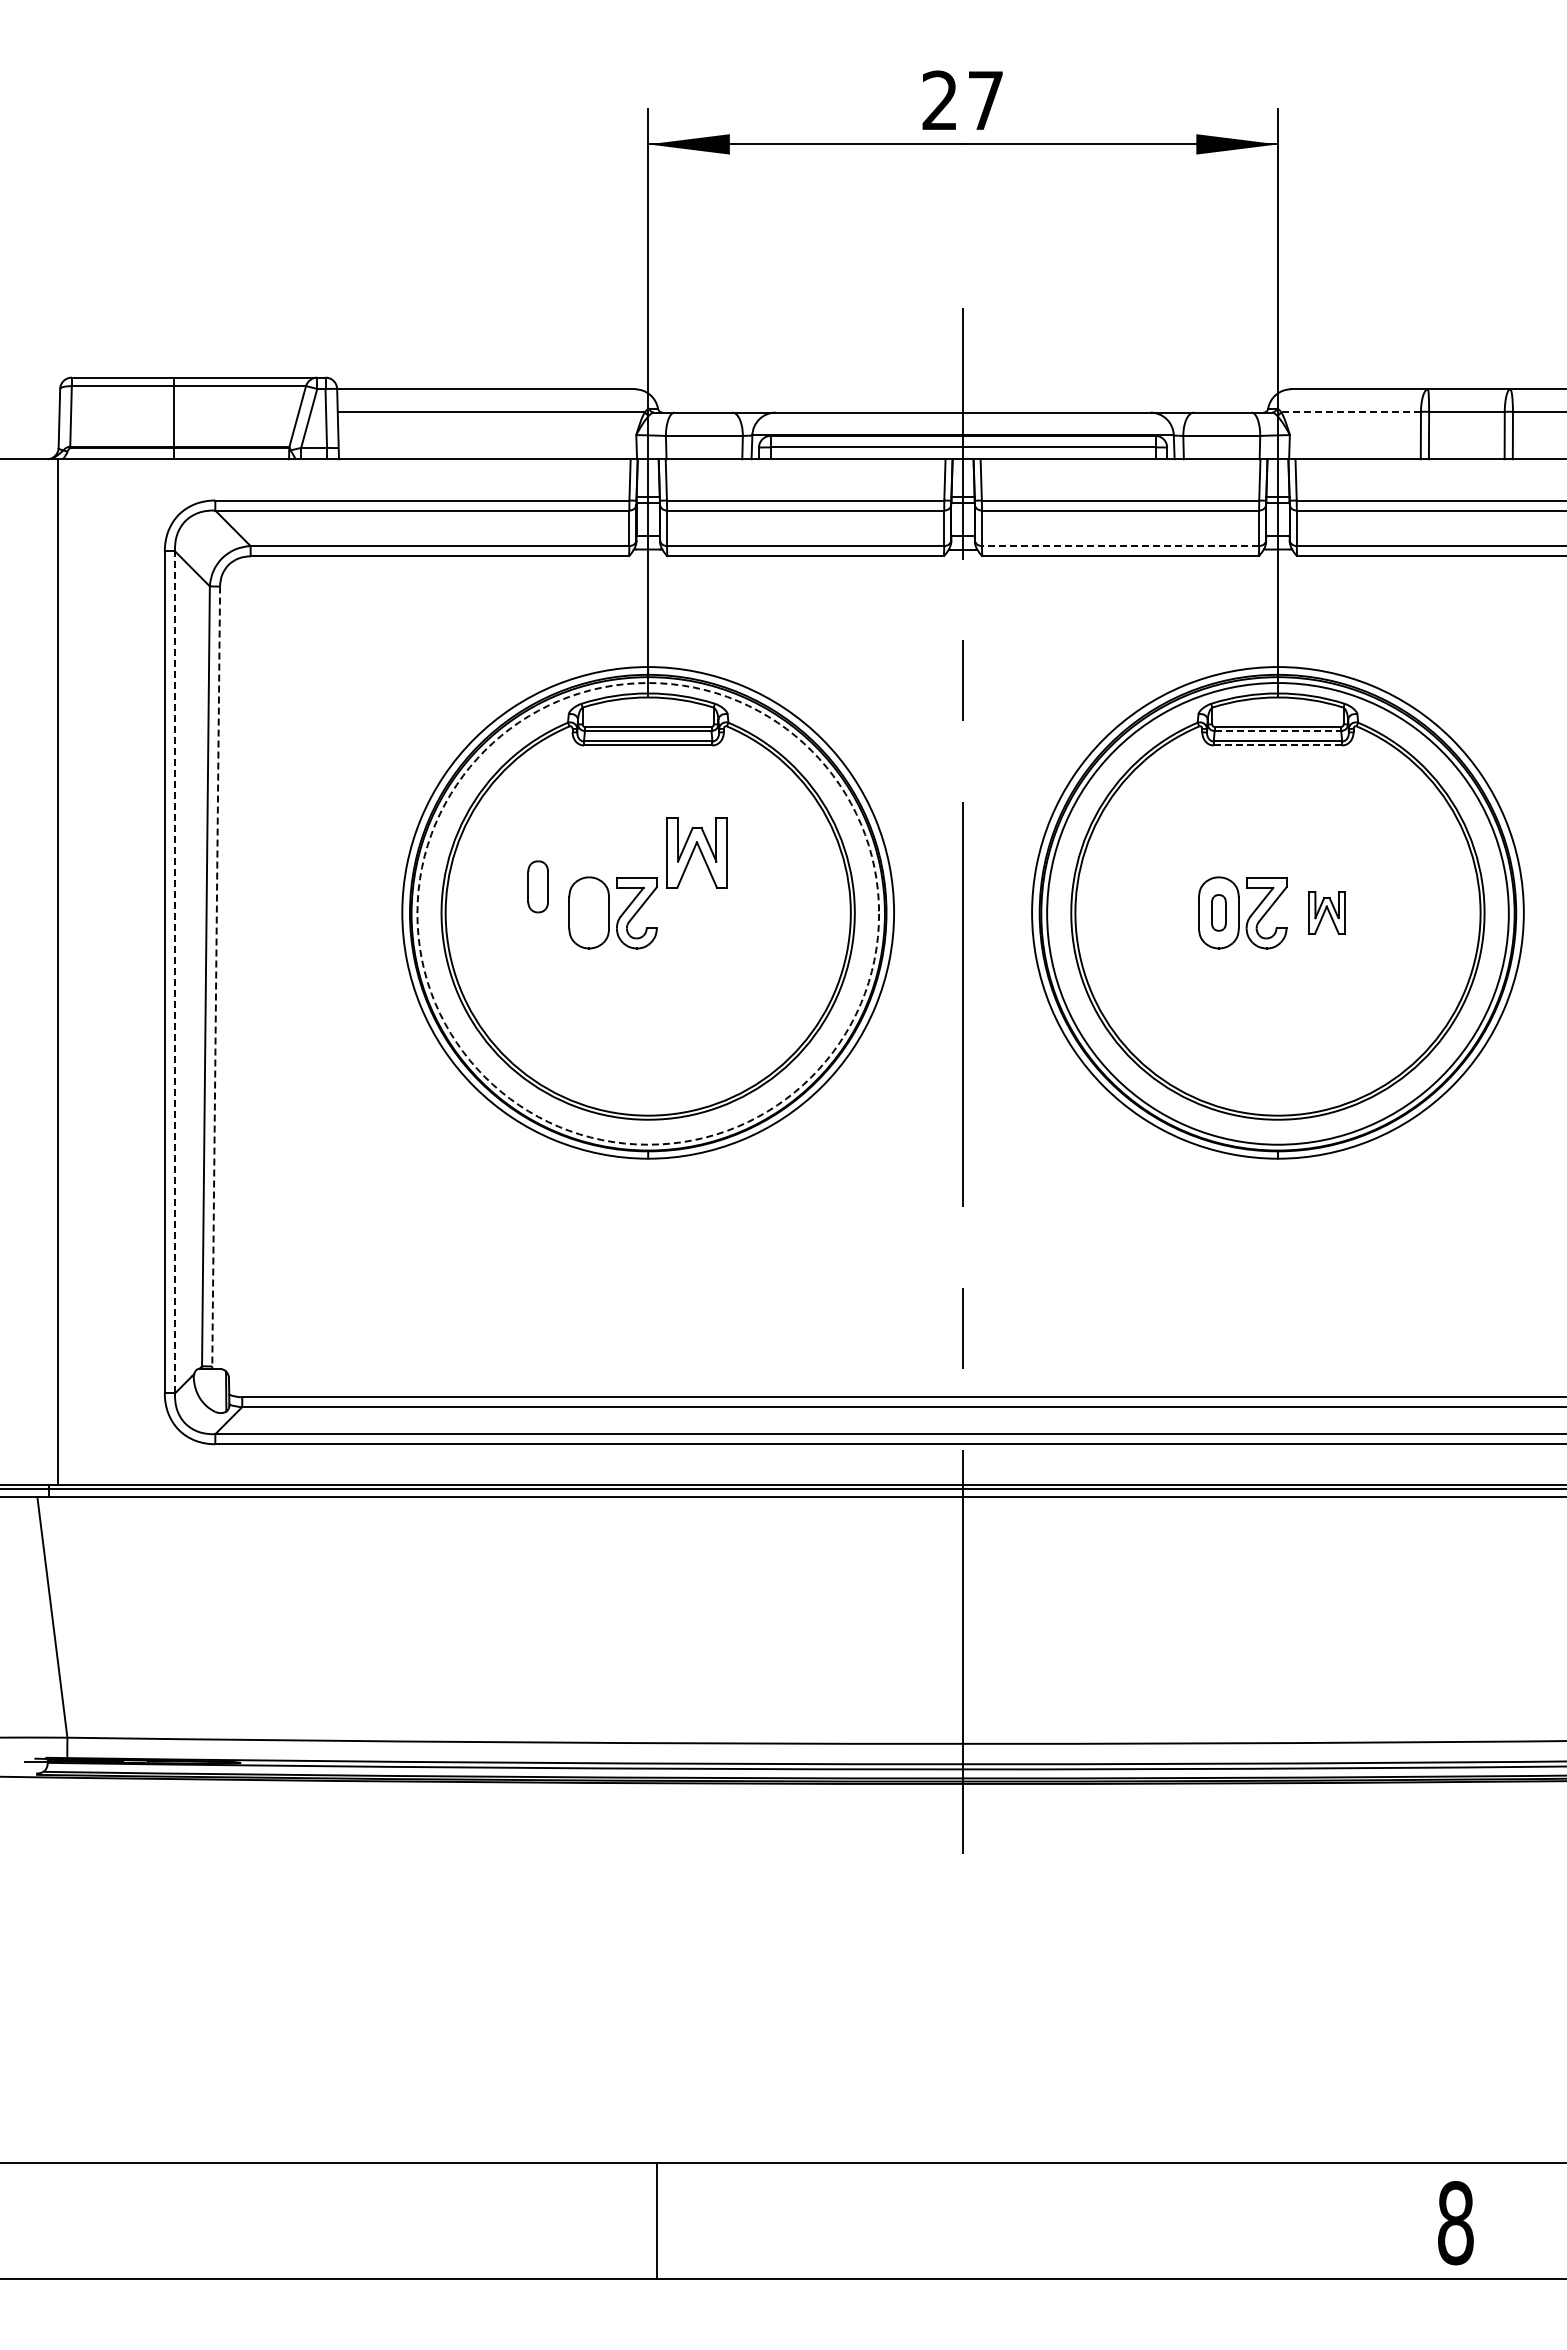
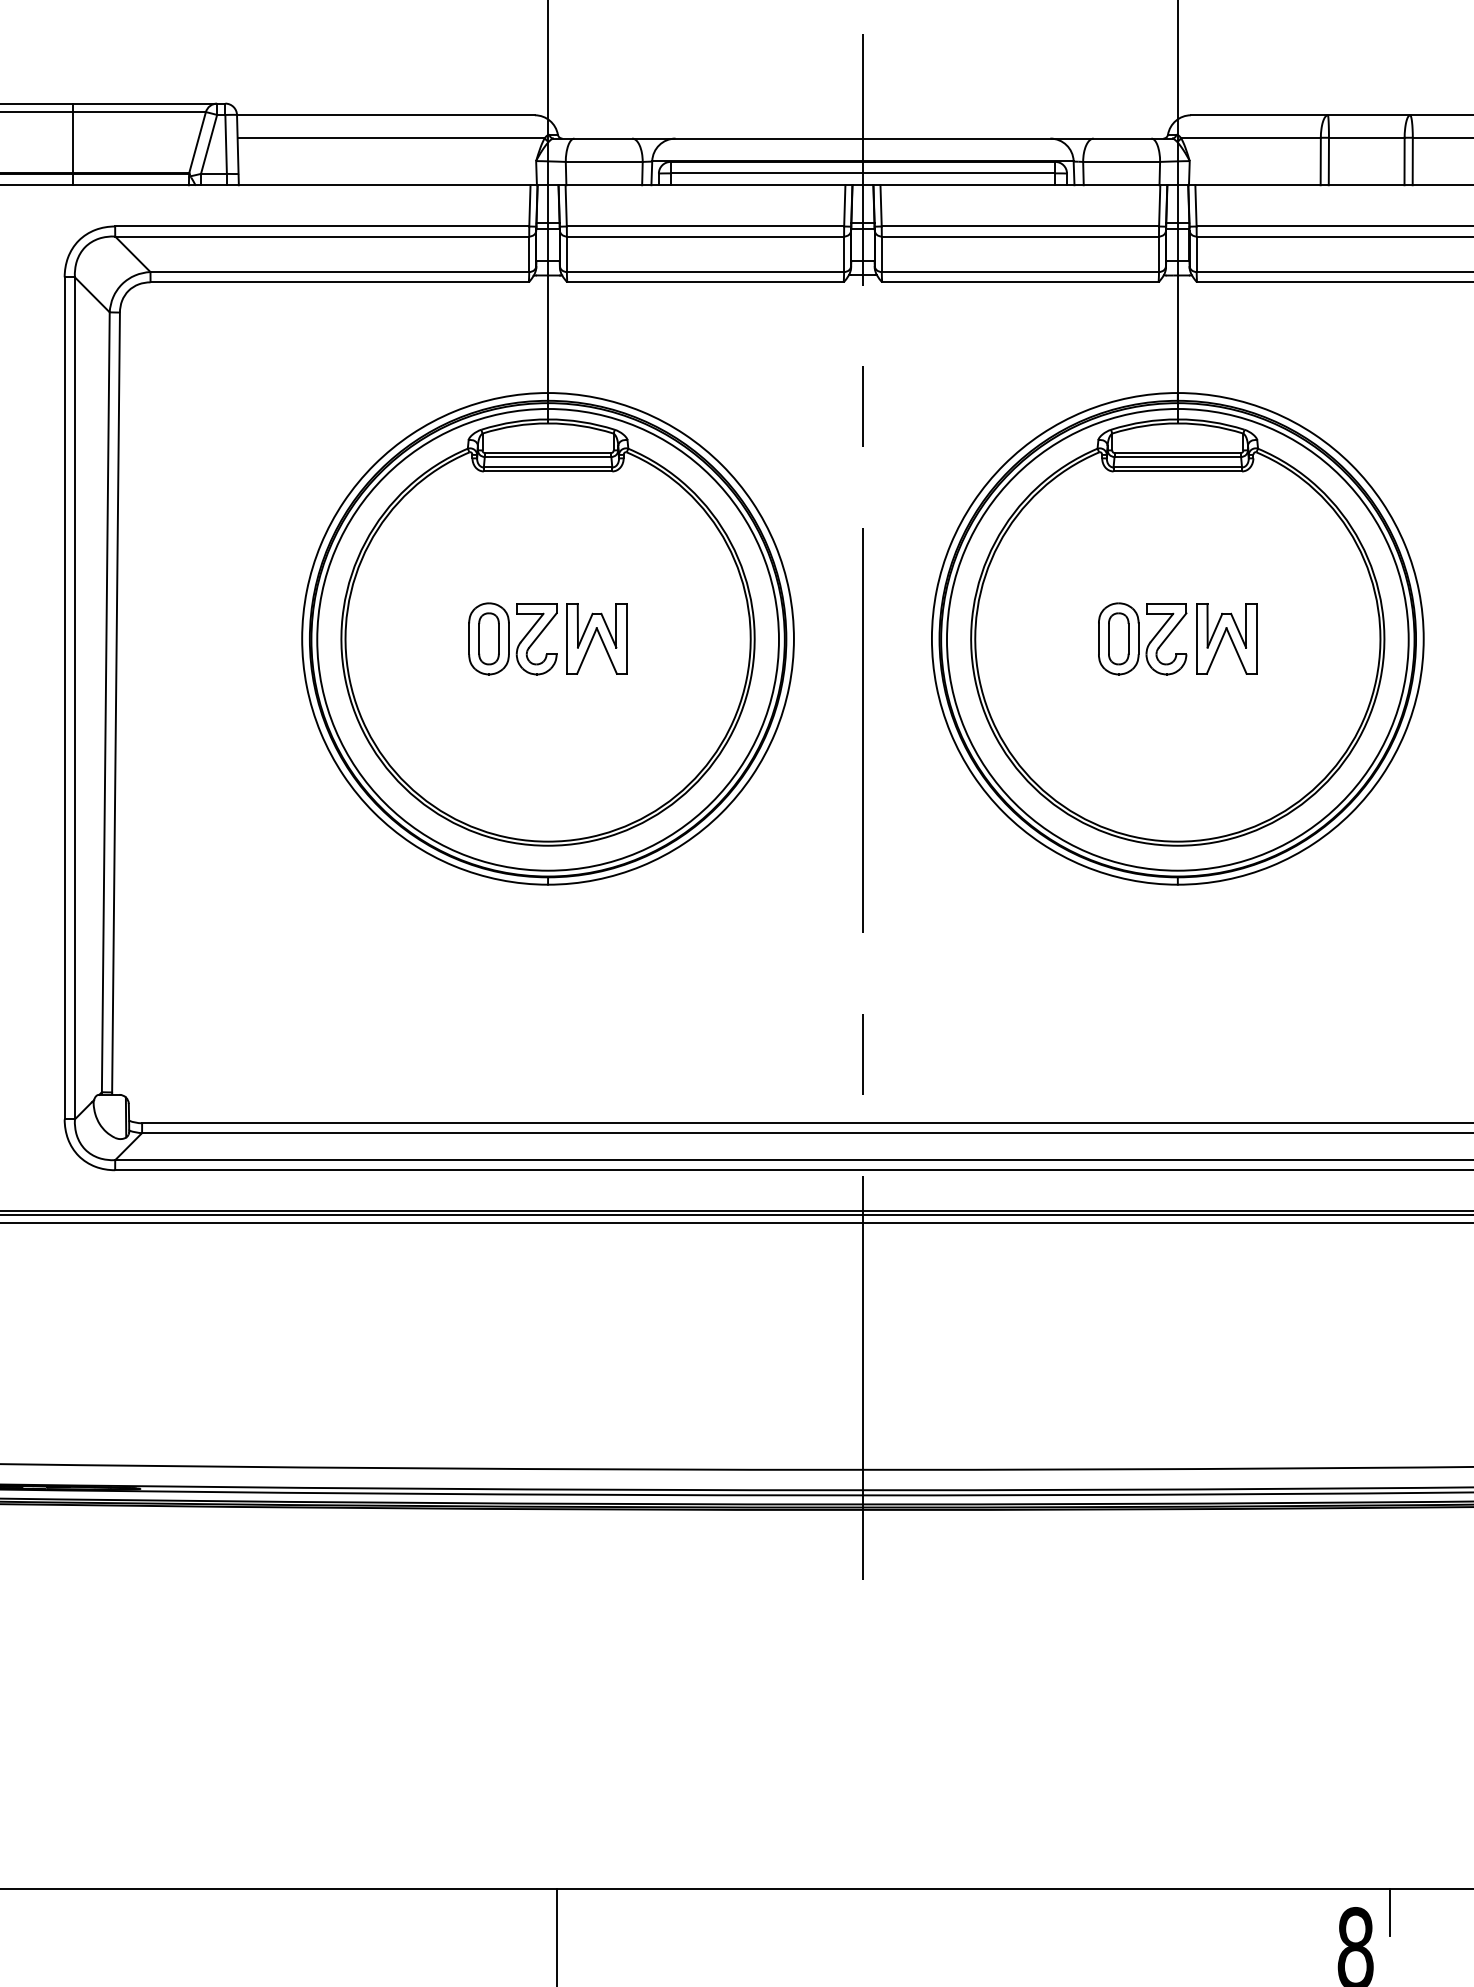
line: (1350, 411) -> (1250, 137), dashed -> solid
line: (1120, 546) -> (1020, 272), dashed -> solid
line: (1278, 731) -> (1178, 457), dashed -> solid
line: (1277, 745) -> (1177, 471), dashed -> solid
part: (696, 852) -> (596, 638), moved
part: (537, 886) -> (488, 638), moved
part: (1218, 912) -> (1118, 638), size x1.43
part: (1326, 912) -> (1226, 638), size x1.67
circle: (648, 913) -> (548, 639), dashed -> solid
line: (175, 971) -> (75, 697), dashed -> solid
line: (216, 976) -> (116, 702), dashed -> solid
line: (1490, 2185) -> (1390, 1911), added

